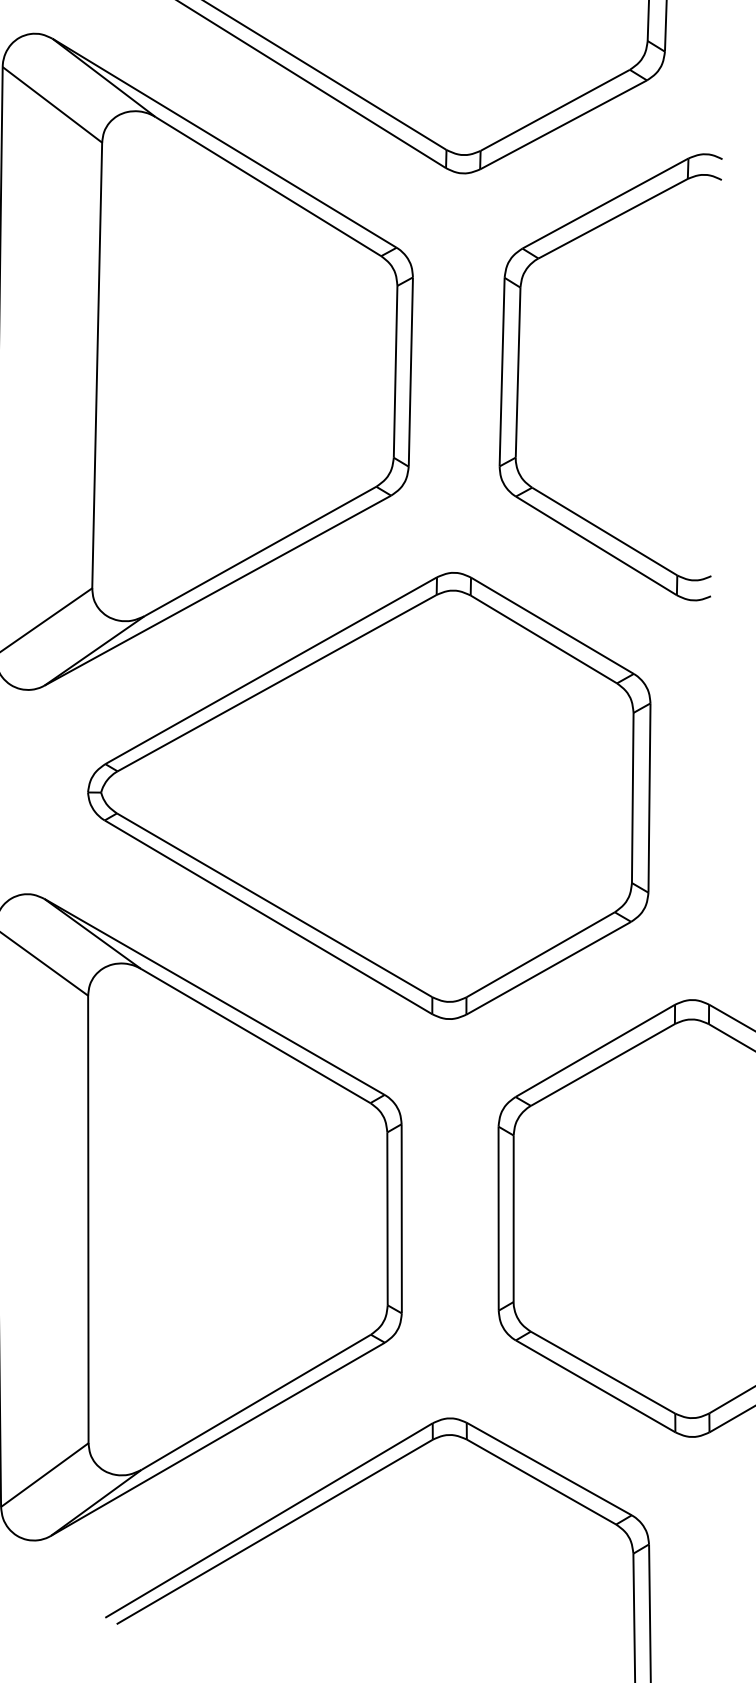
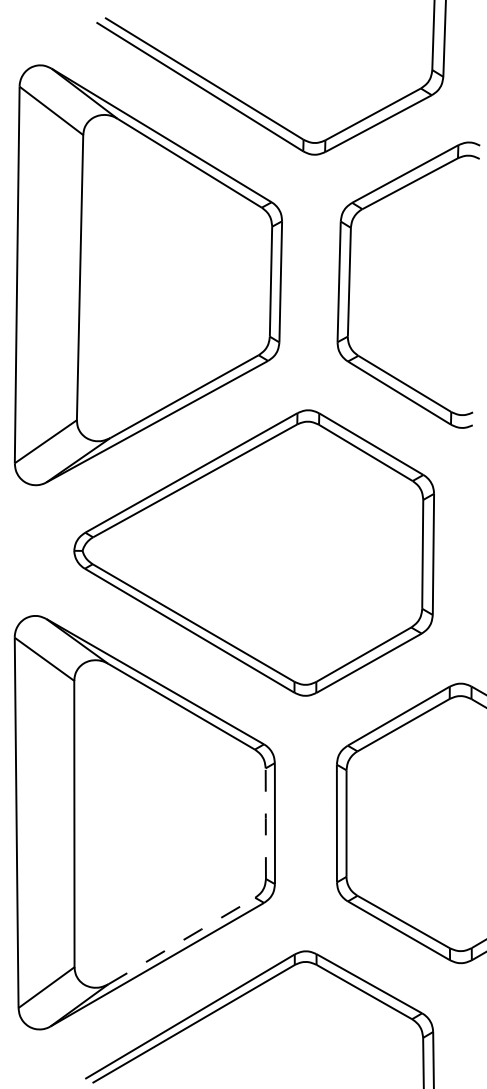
line: (387, 1218) -> (265, 823), solid -> dashed
line: (255, 1403) -> (181, 941), solid -> dashed

